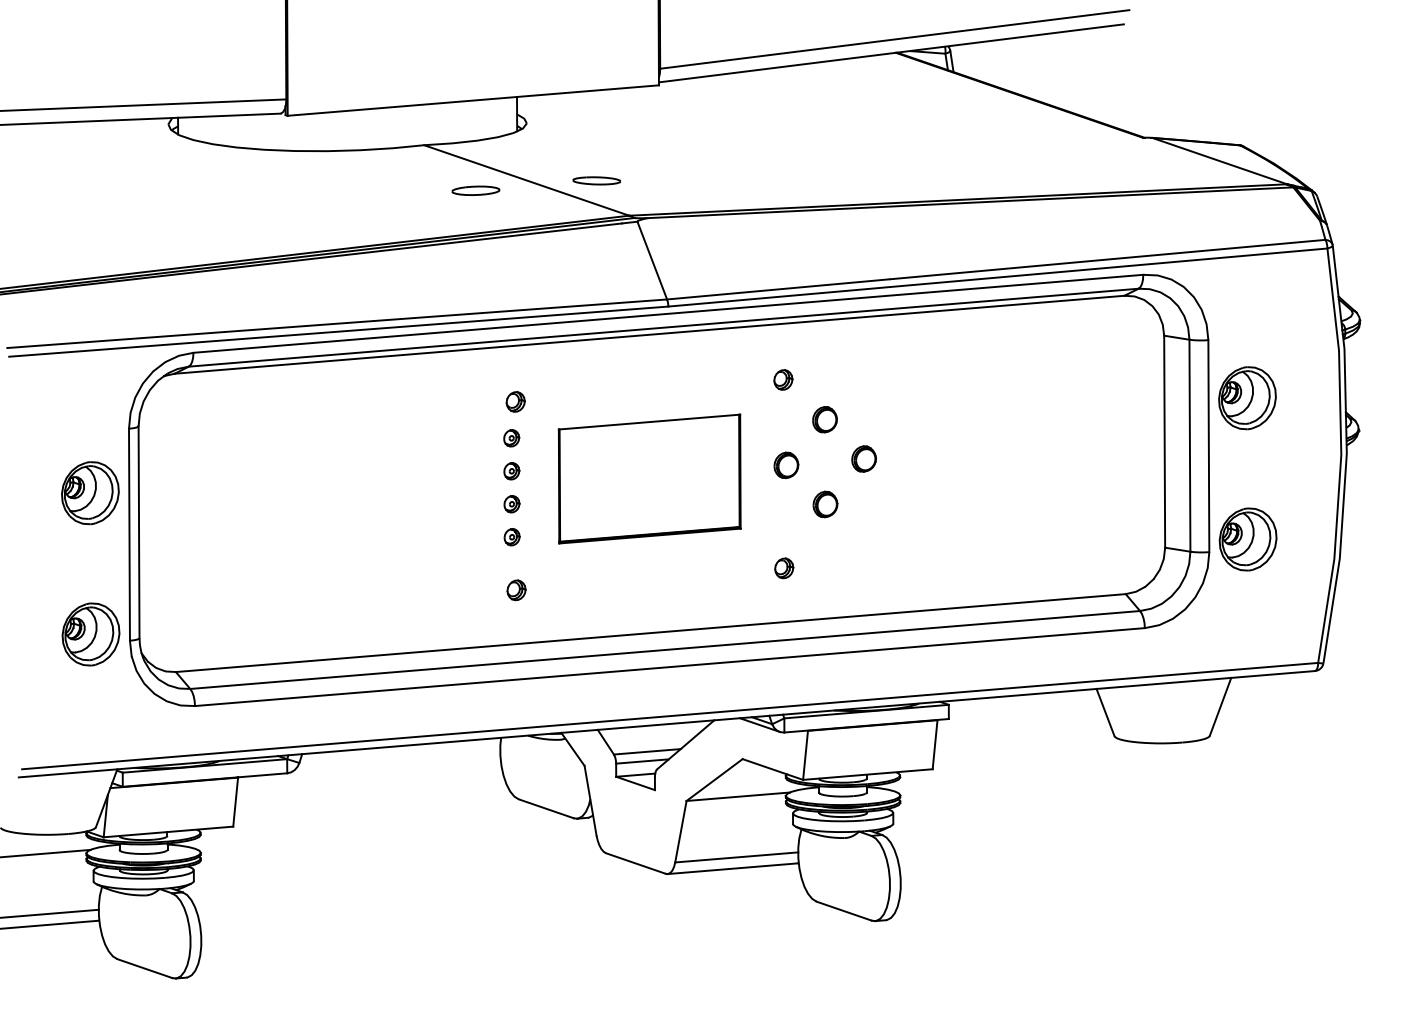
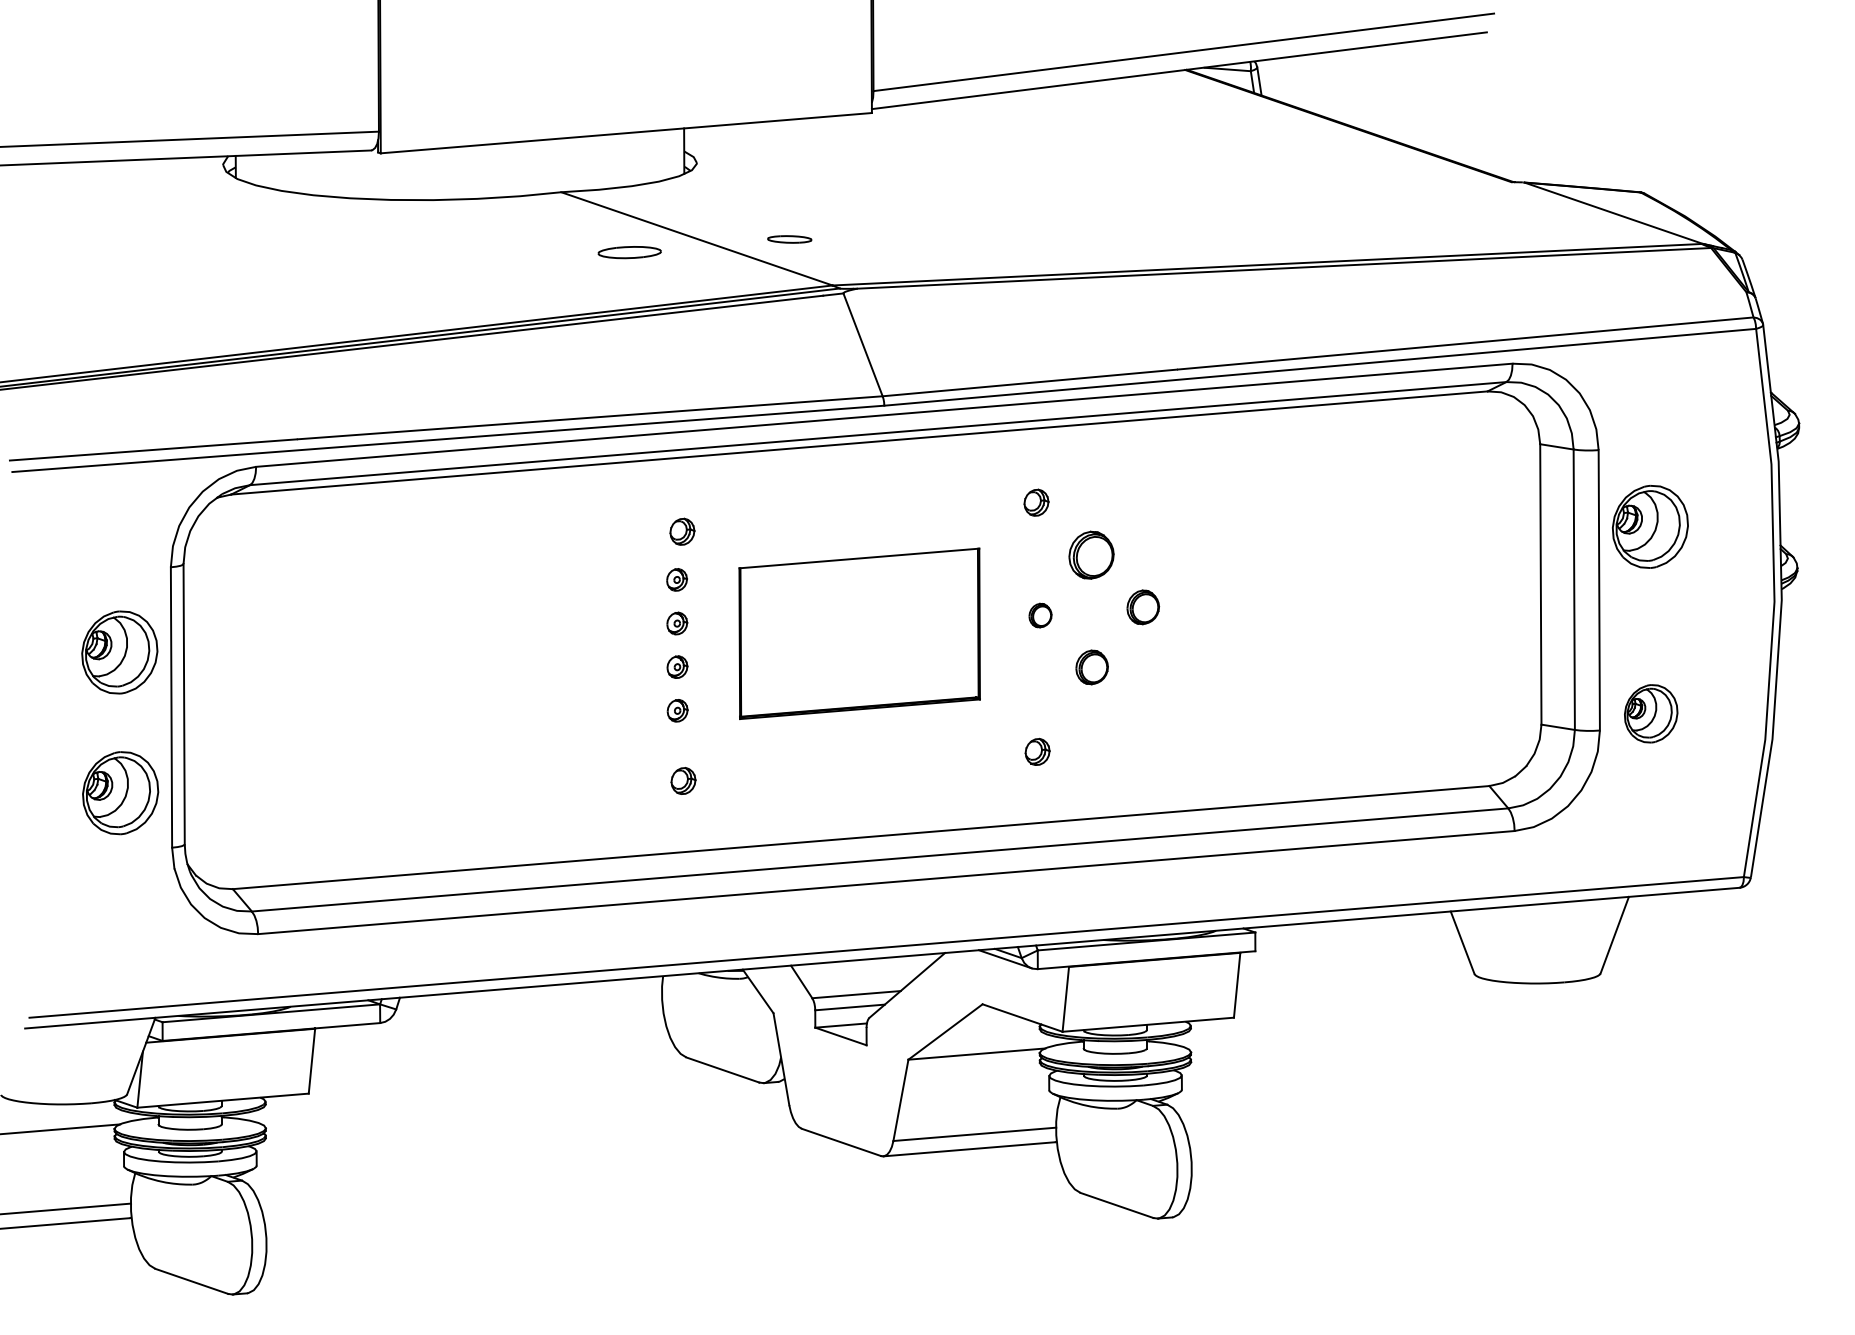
part: (596, 180) -> (789, 238), size x0.7
part: (824, 419) -> (1090, 555), size x1.4
part: (786, 464) -> (1040, 614), size x0.7
part: (1247, 539) -> (1650, 713), size x0.7
part: (90, 634) -> (119, 793), moved

